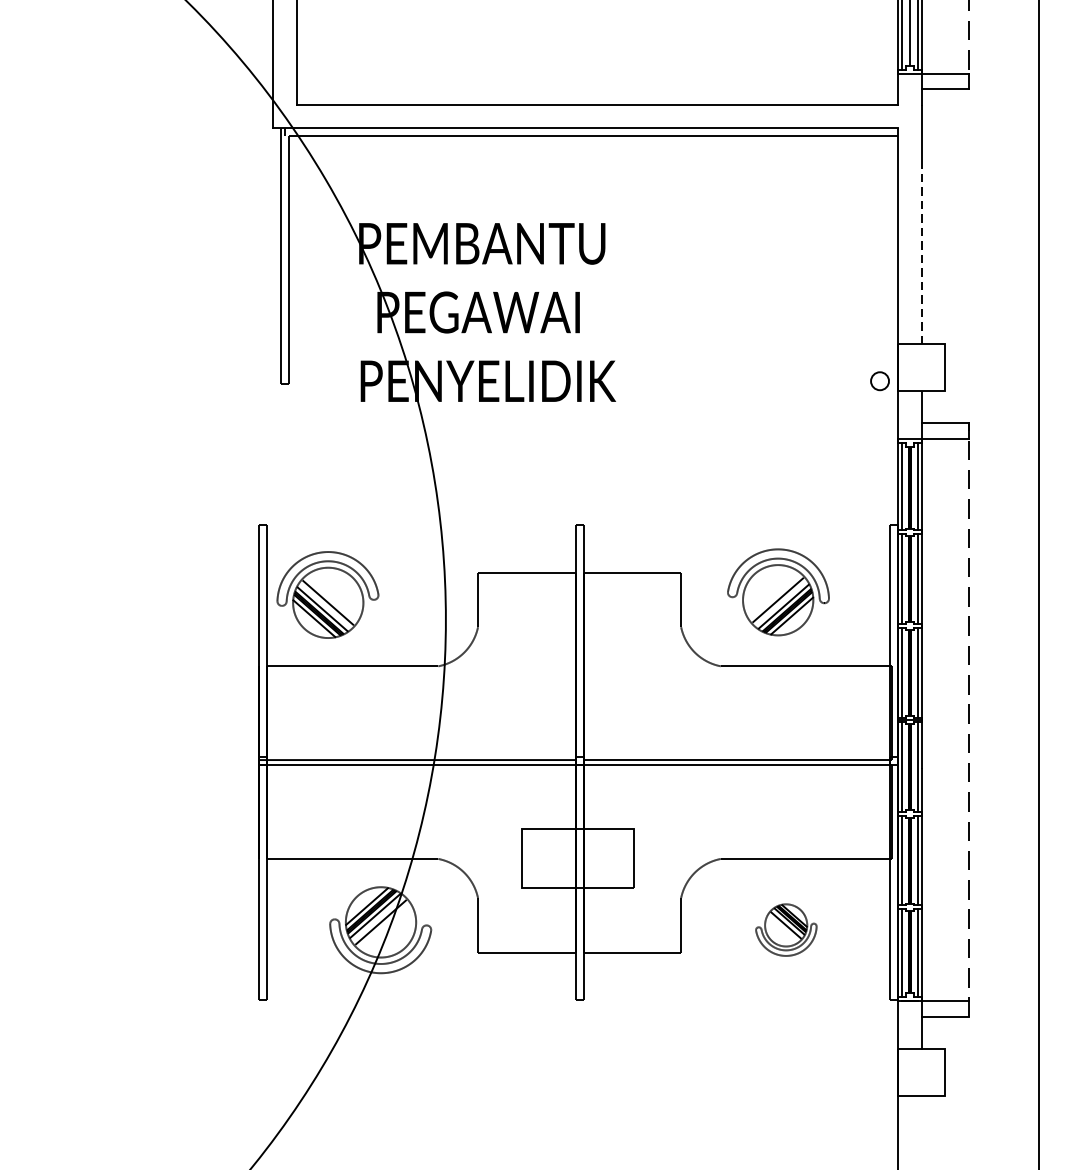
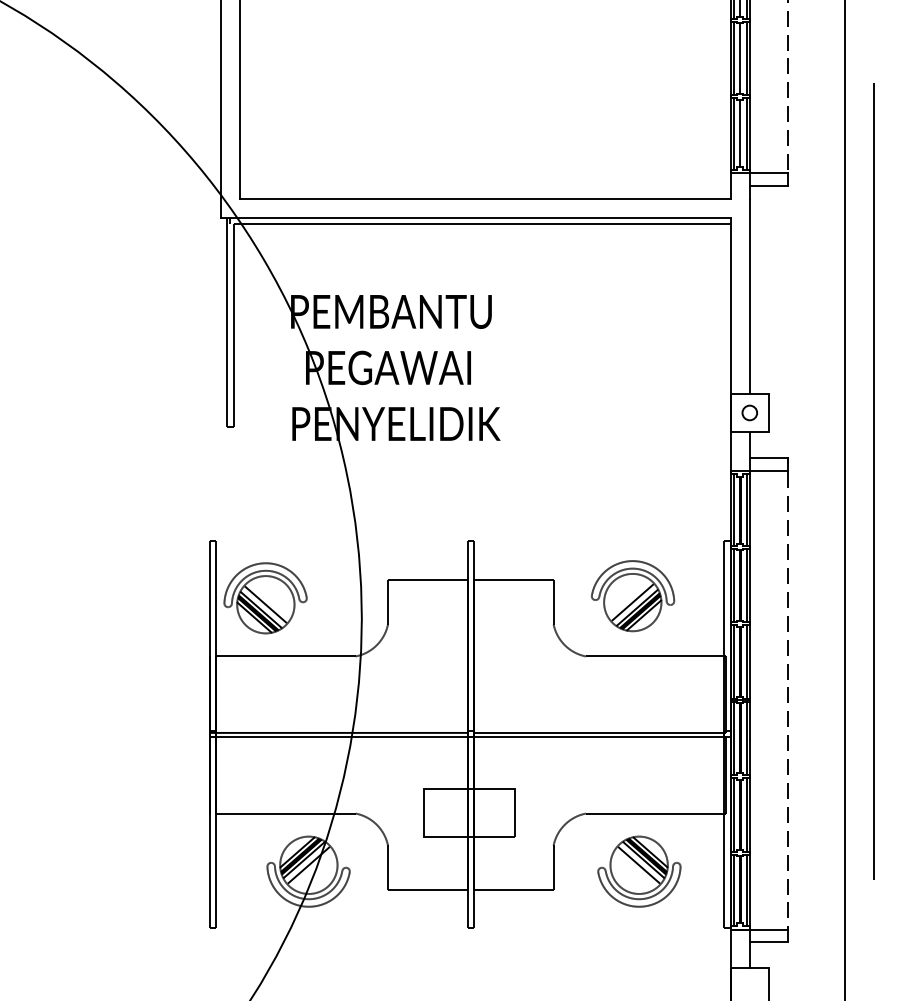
line: (921, 255) -> (749, 321), dashed -> solid
circle: (879, 380) -> (749, 412), moved
part: (786, 929) -> (639, 871), size x1.67

